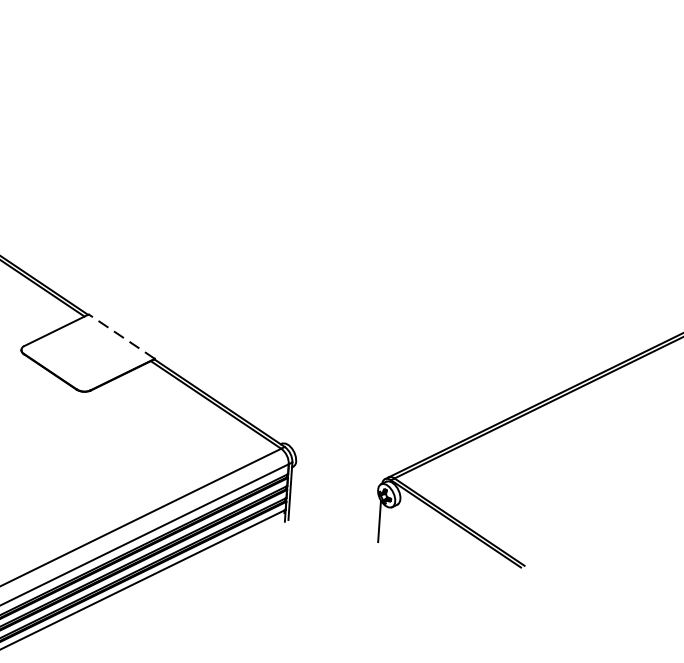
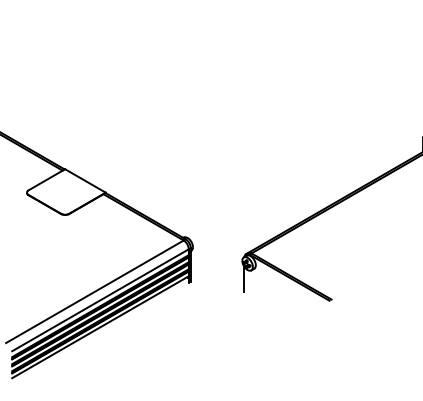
line: (121, 335) -> (85, 180), dashed -> solid

